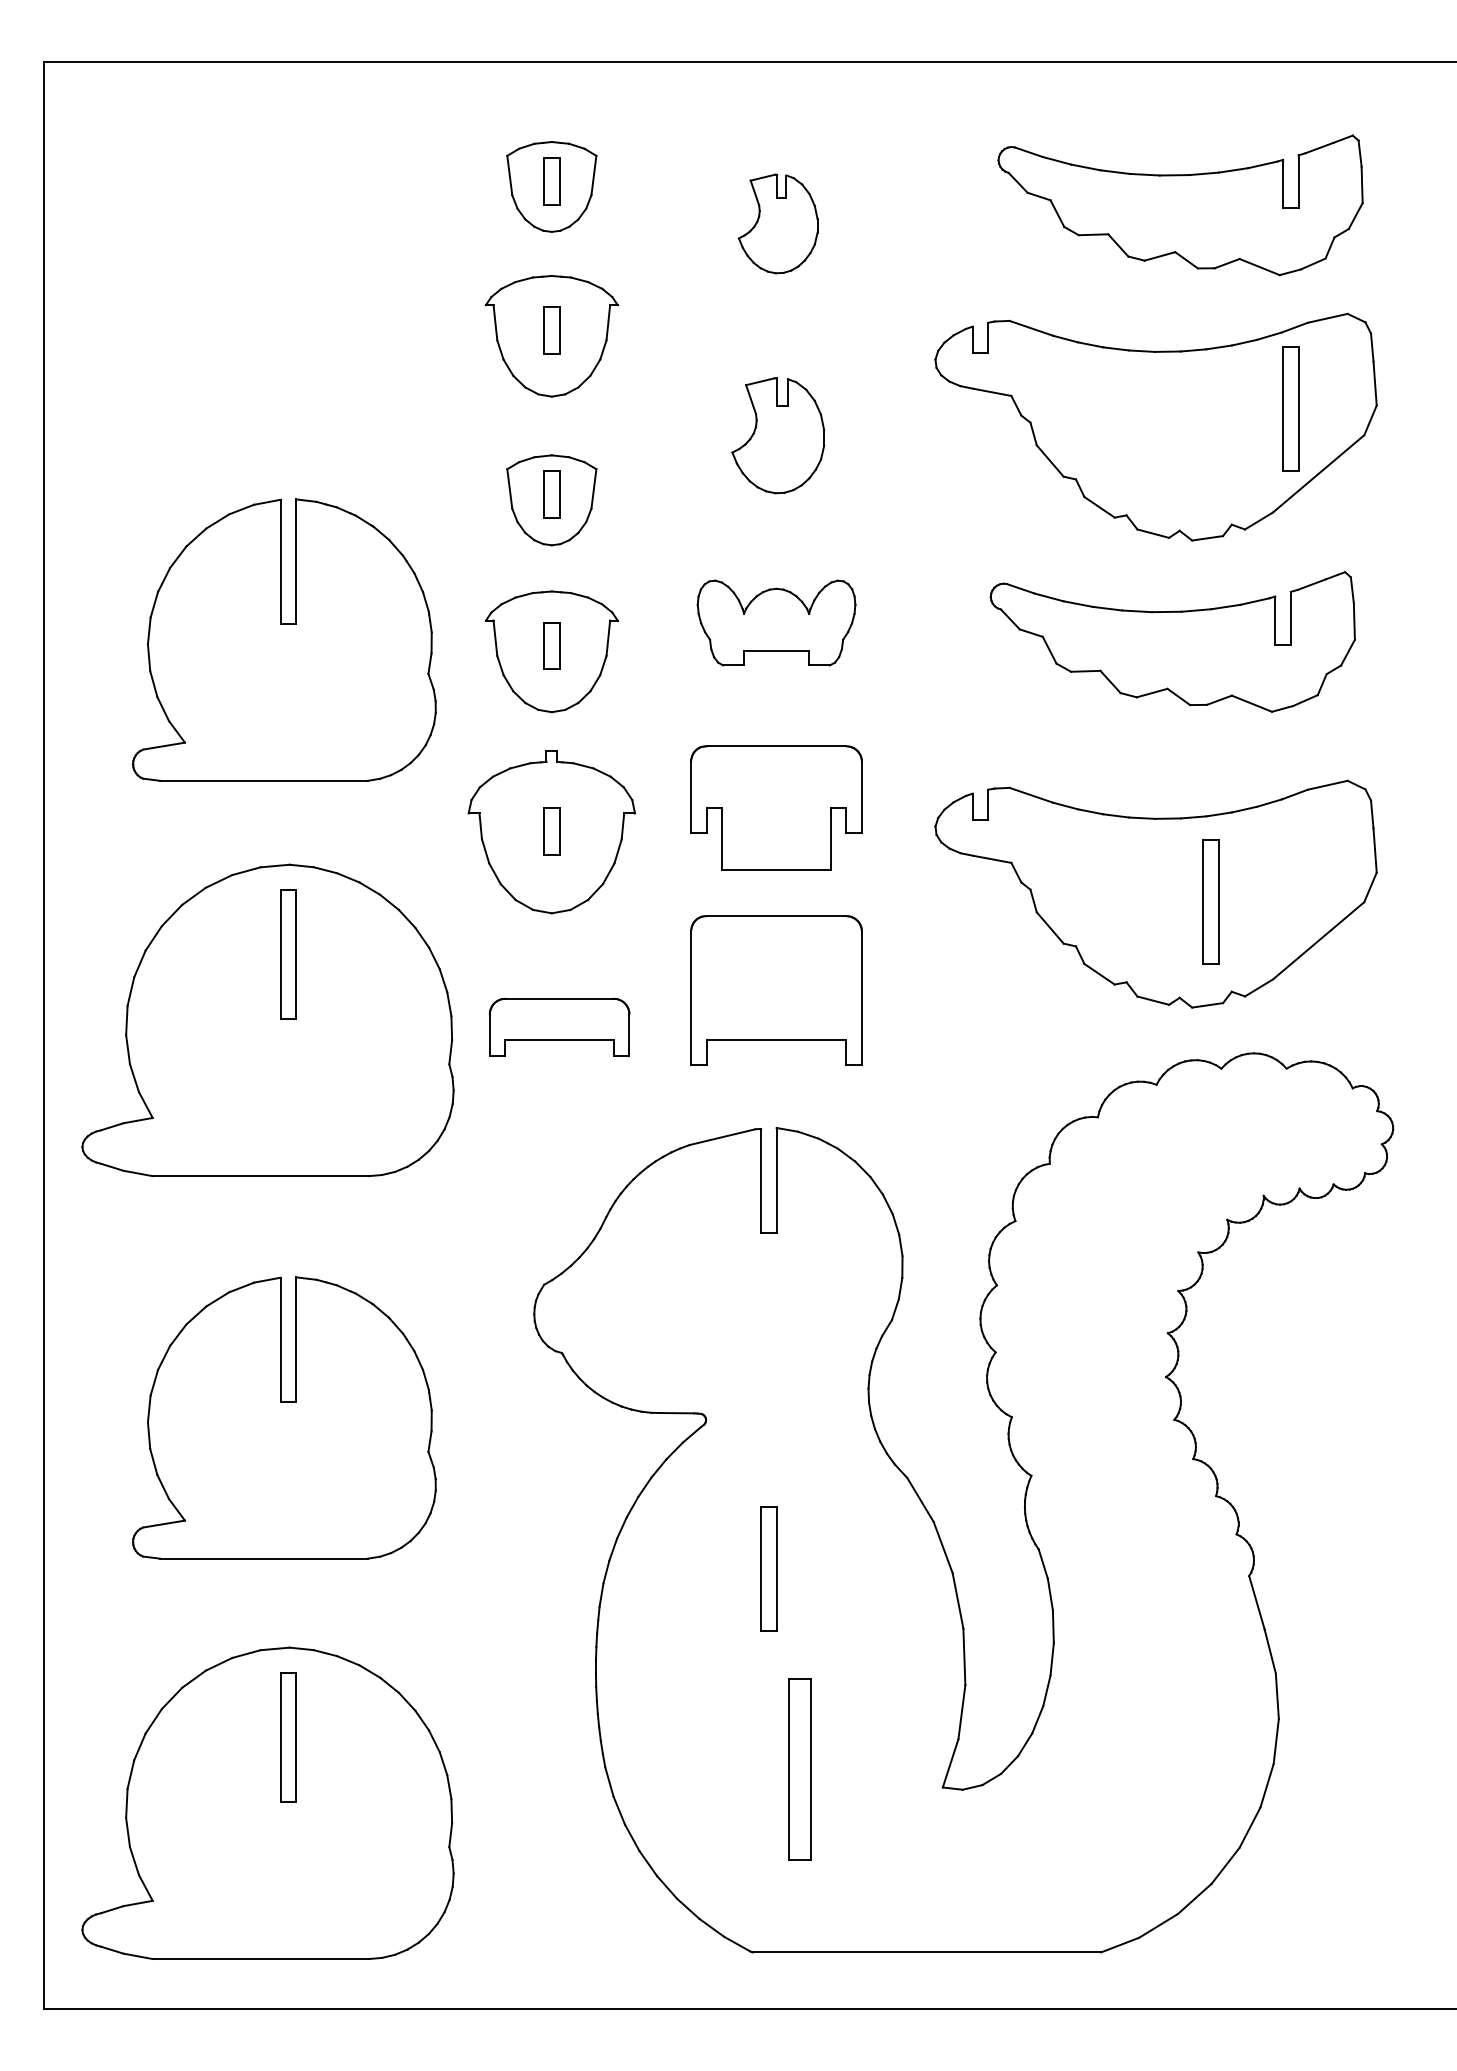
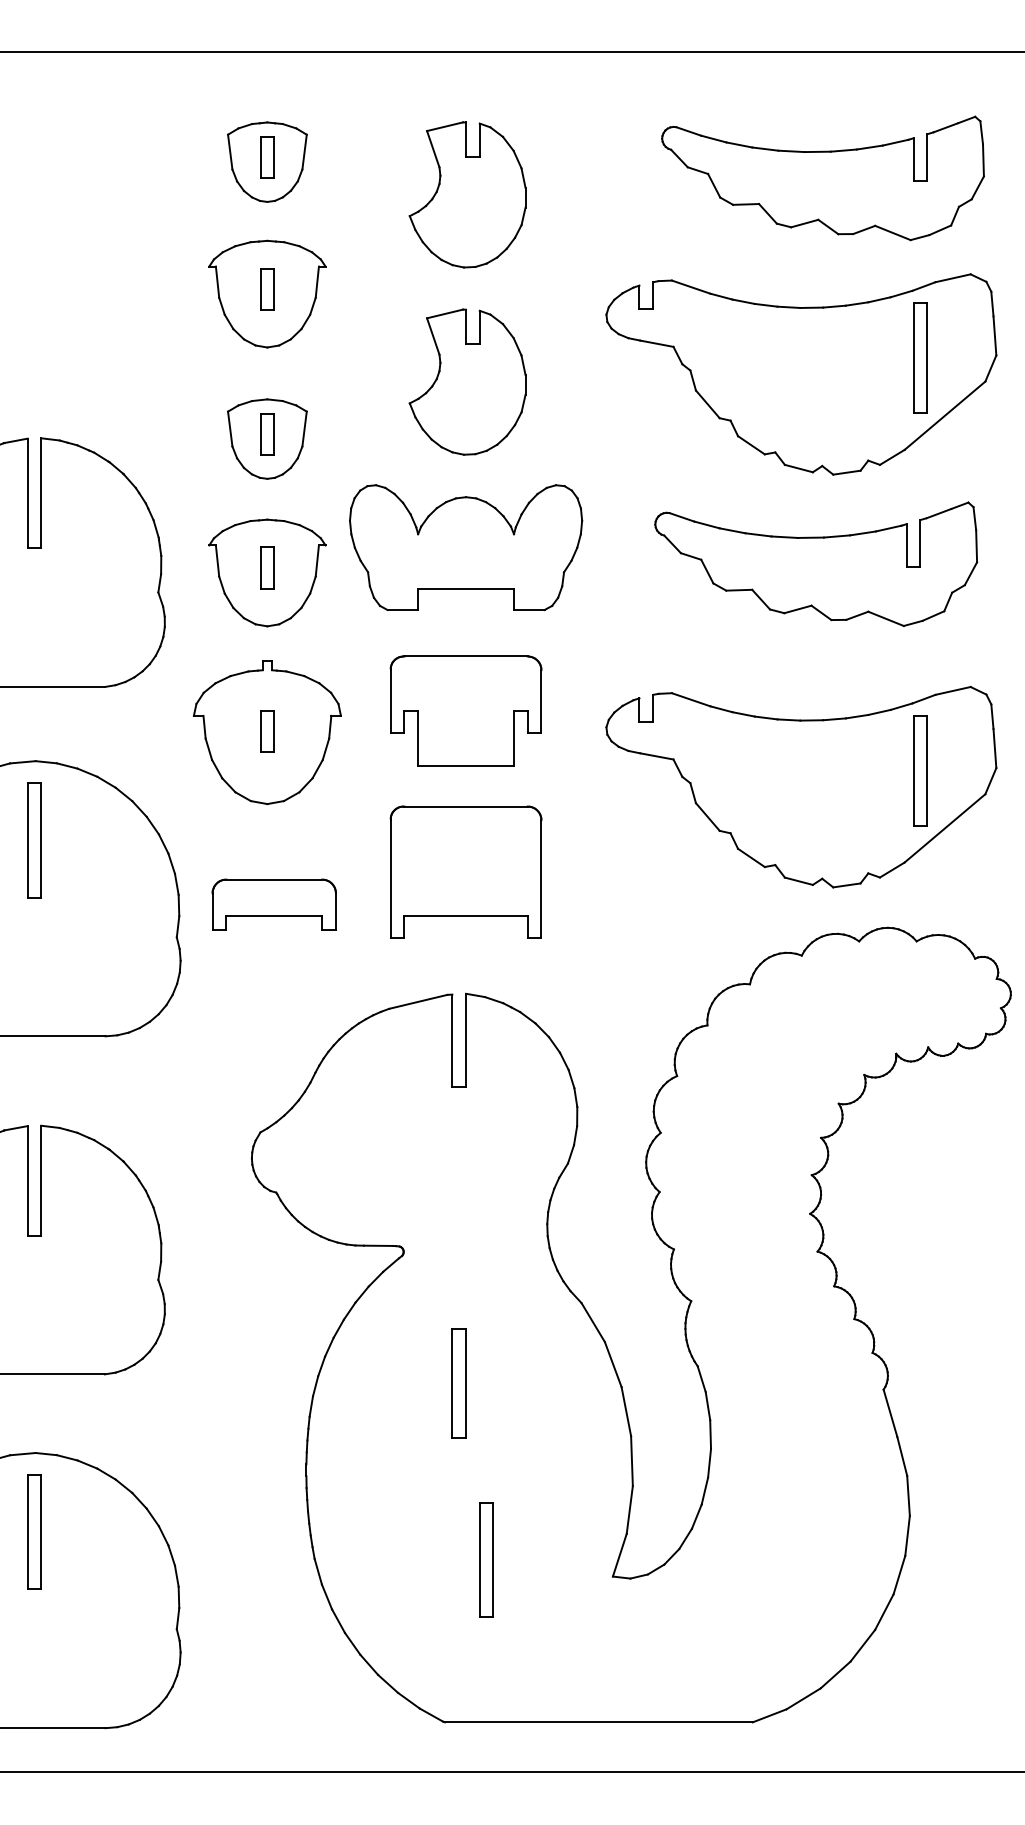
part: (777, 223) -> (466, 194), size x1.67
part: (777, 435) -> (466, 381), size x1.43
part: (776, 622) -> (465, 547), size x1.67
part: (1210, 901) -> (920, 770), moved
part: (799, 1769) -> (486, 1560), size x0.71

